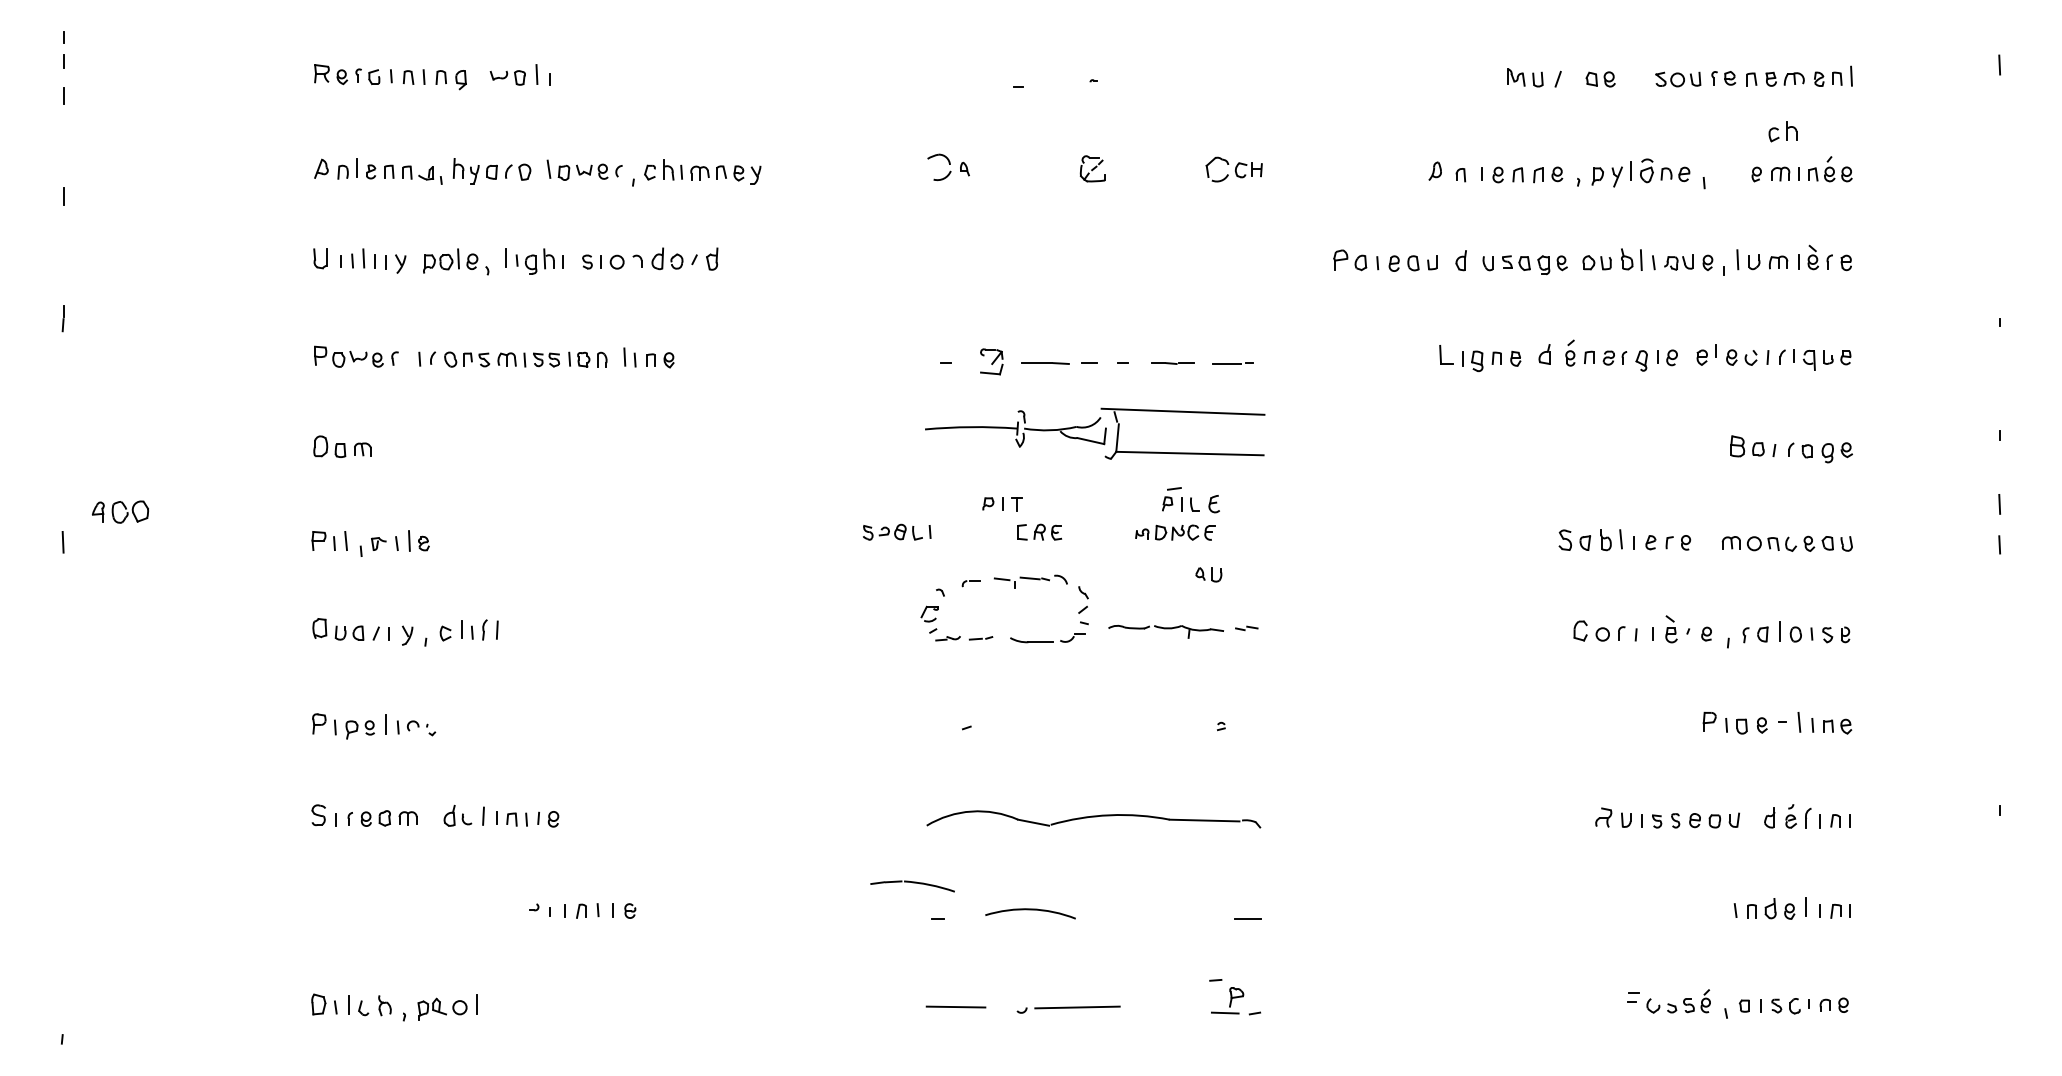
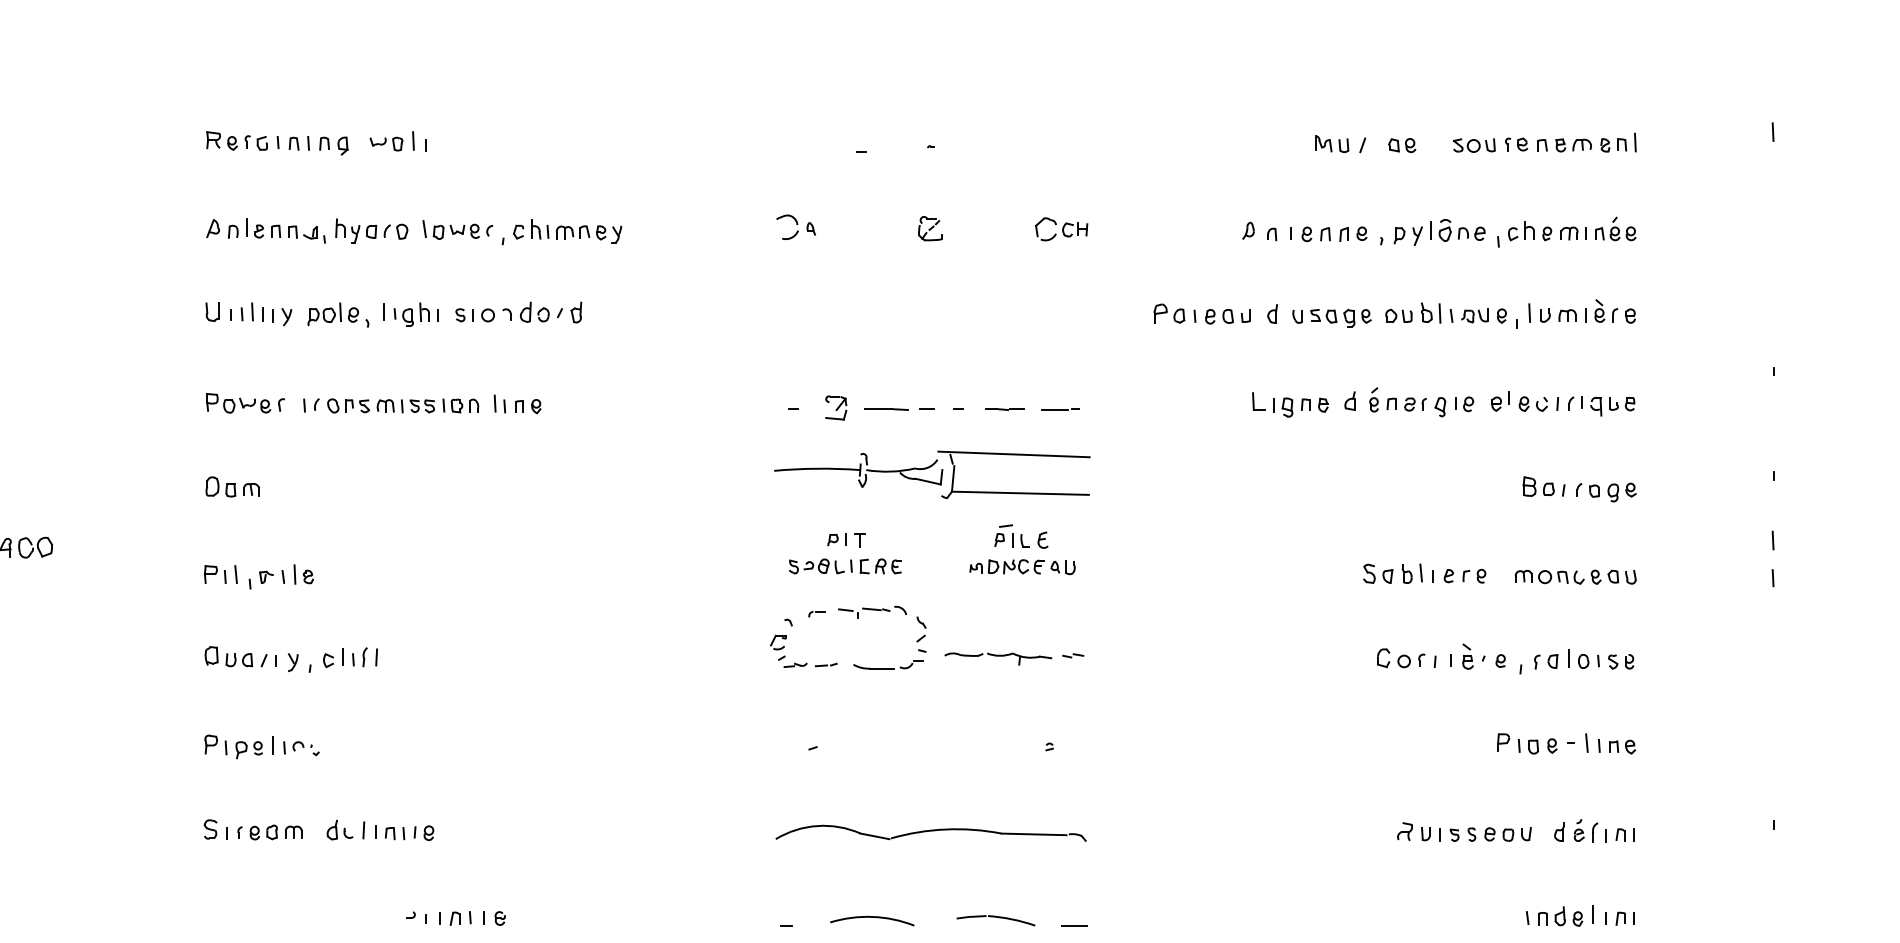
part: (1782, 131) -> (1521, 231), moved
part: (897, 531) -> (821, 565), moved
part: (1208, 574) -> (1062, 567), moved
part: (912, 886) -> (995, 920), moved

